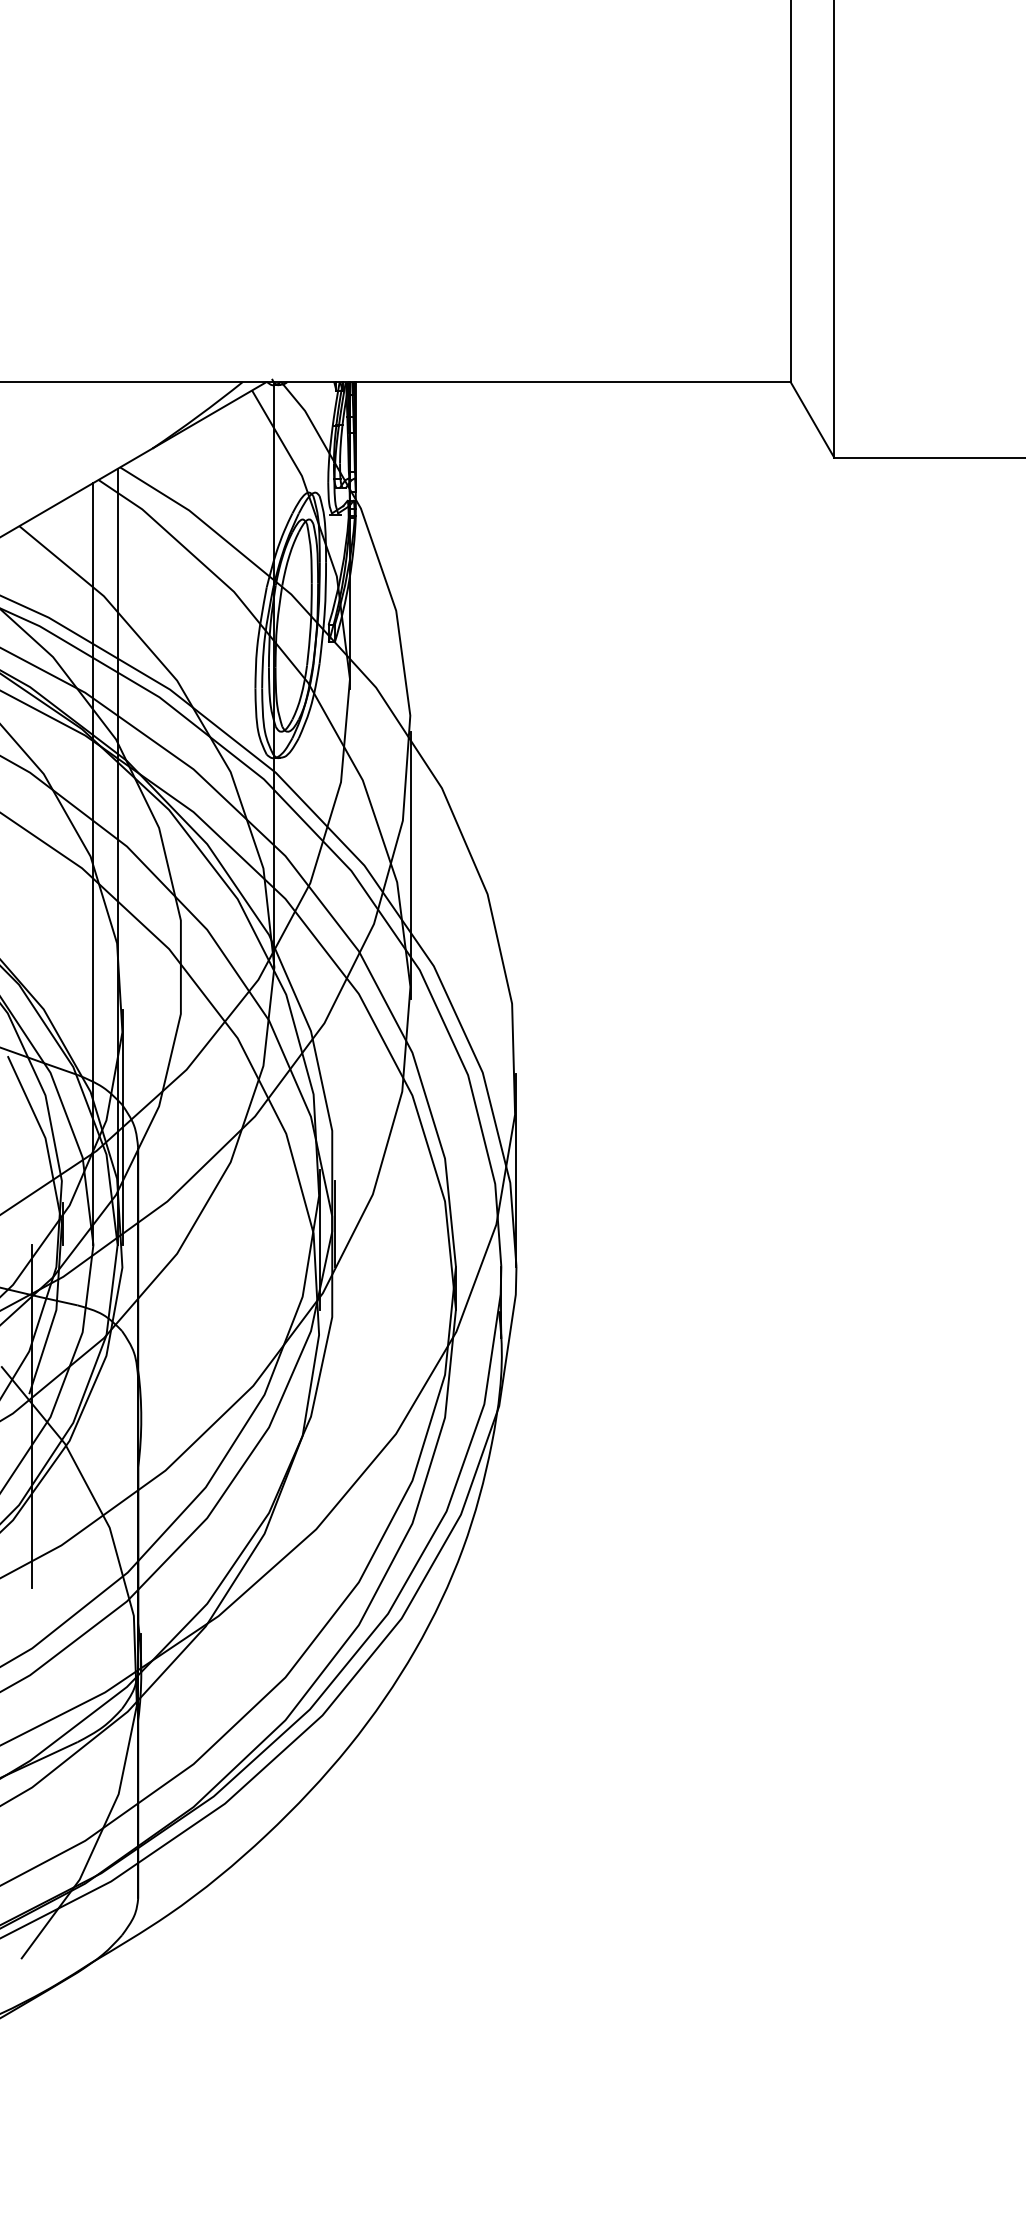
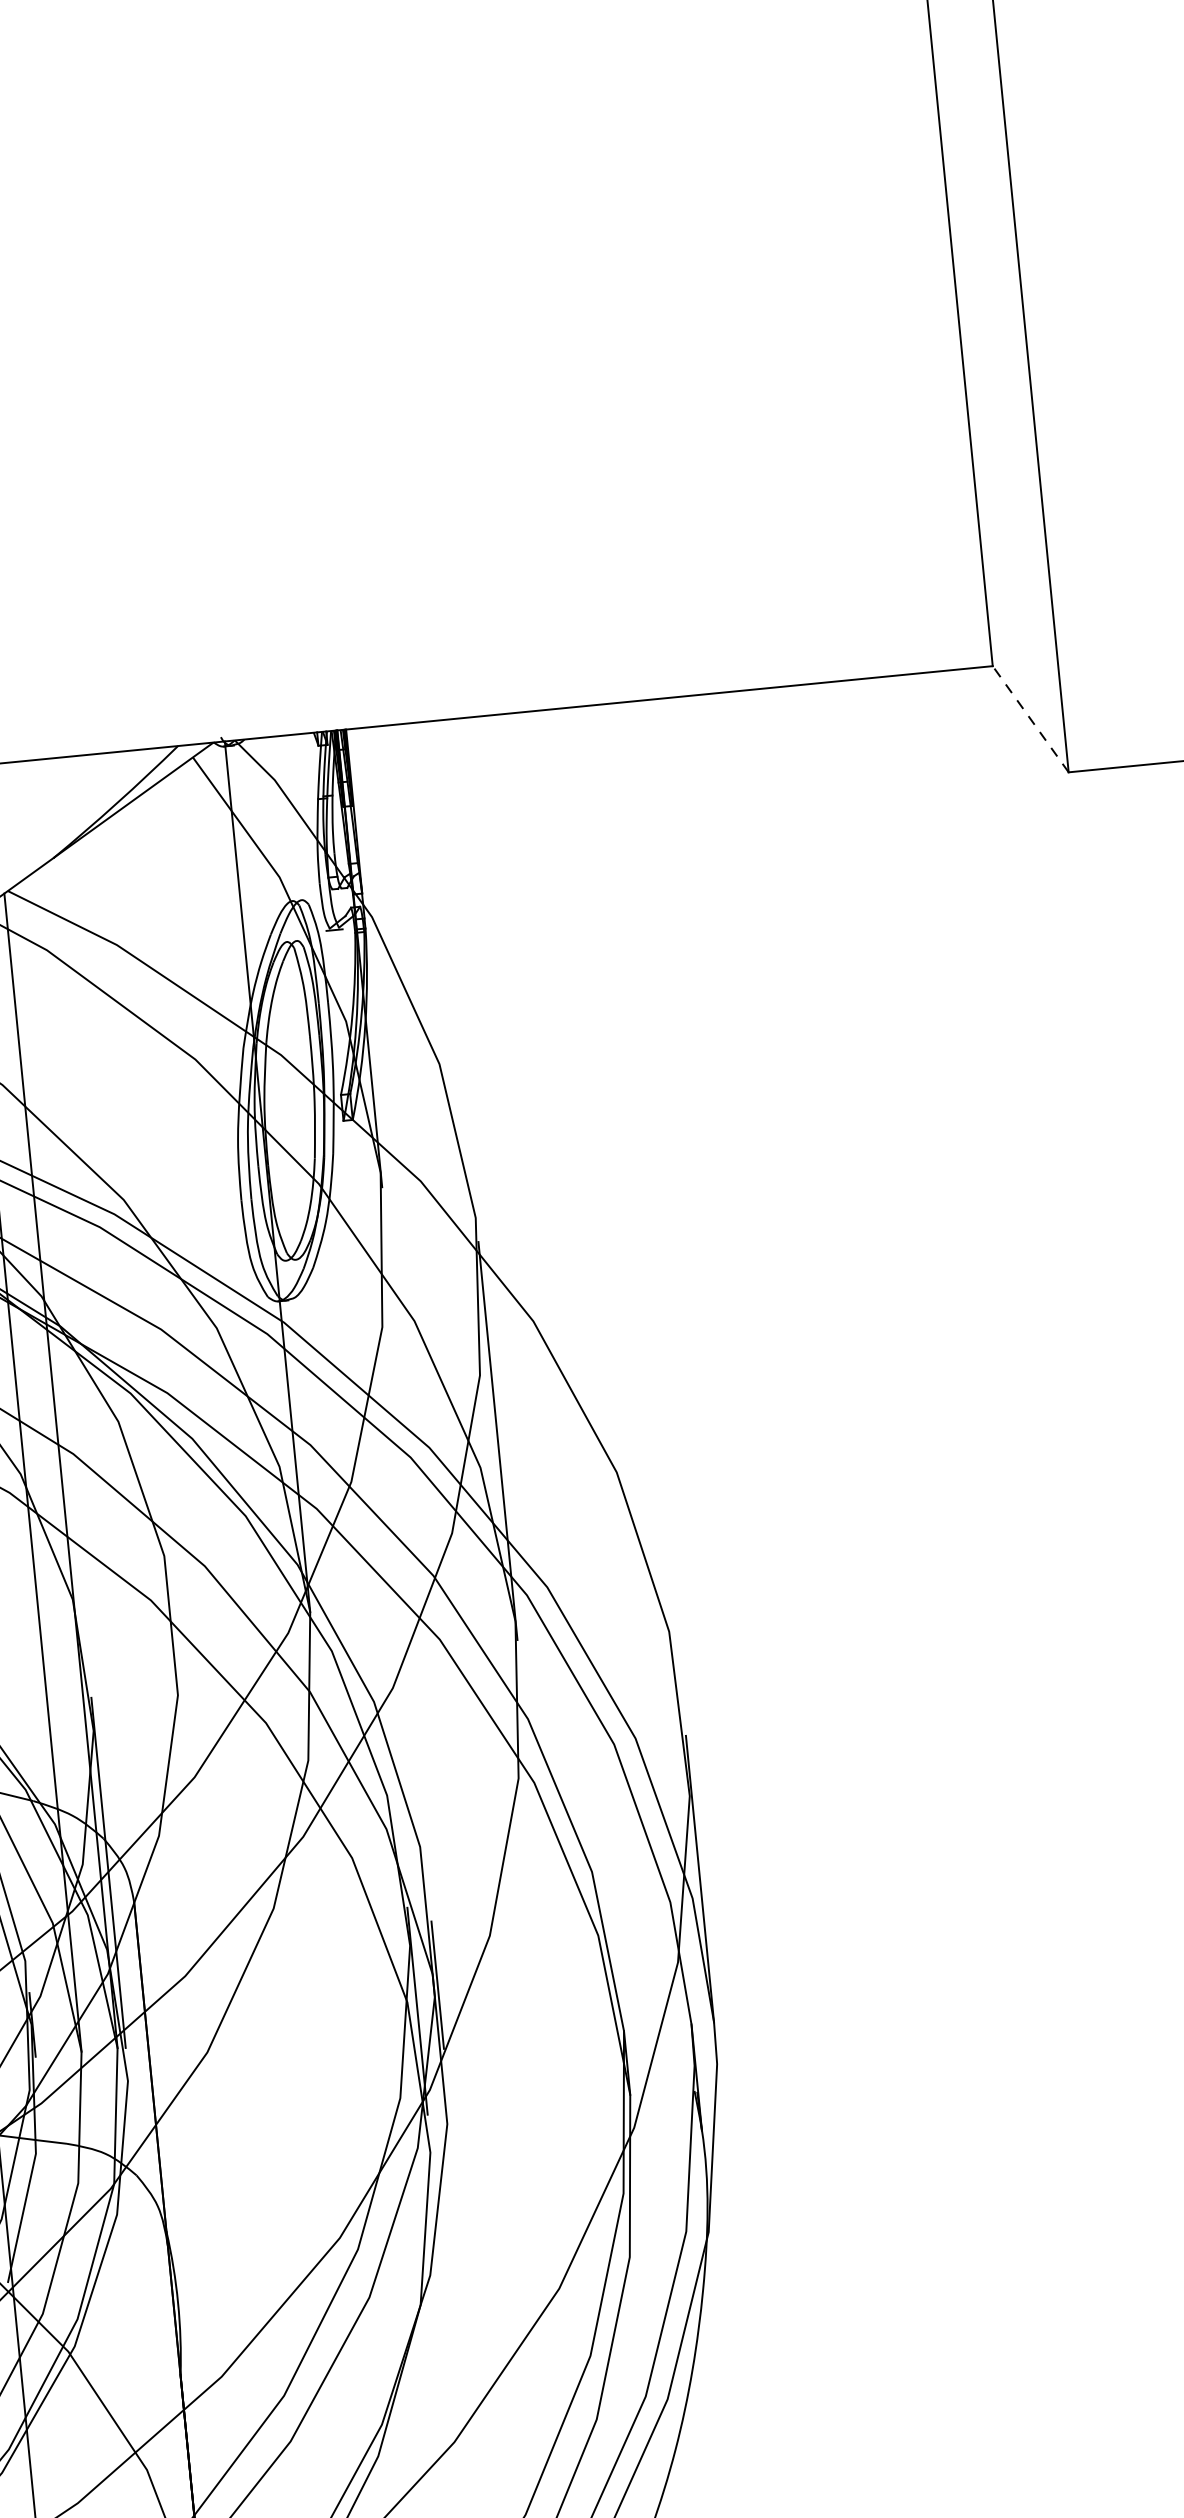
line: (812, 419) -> (1030, 718), solid -> dashed

